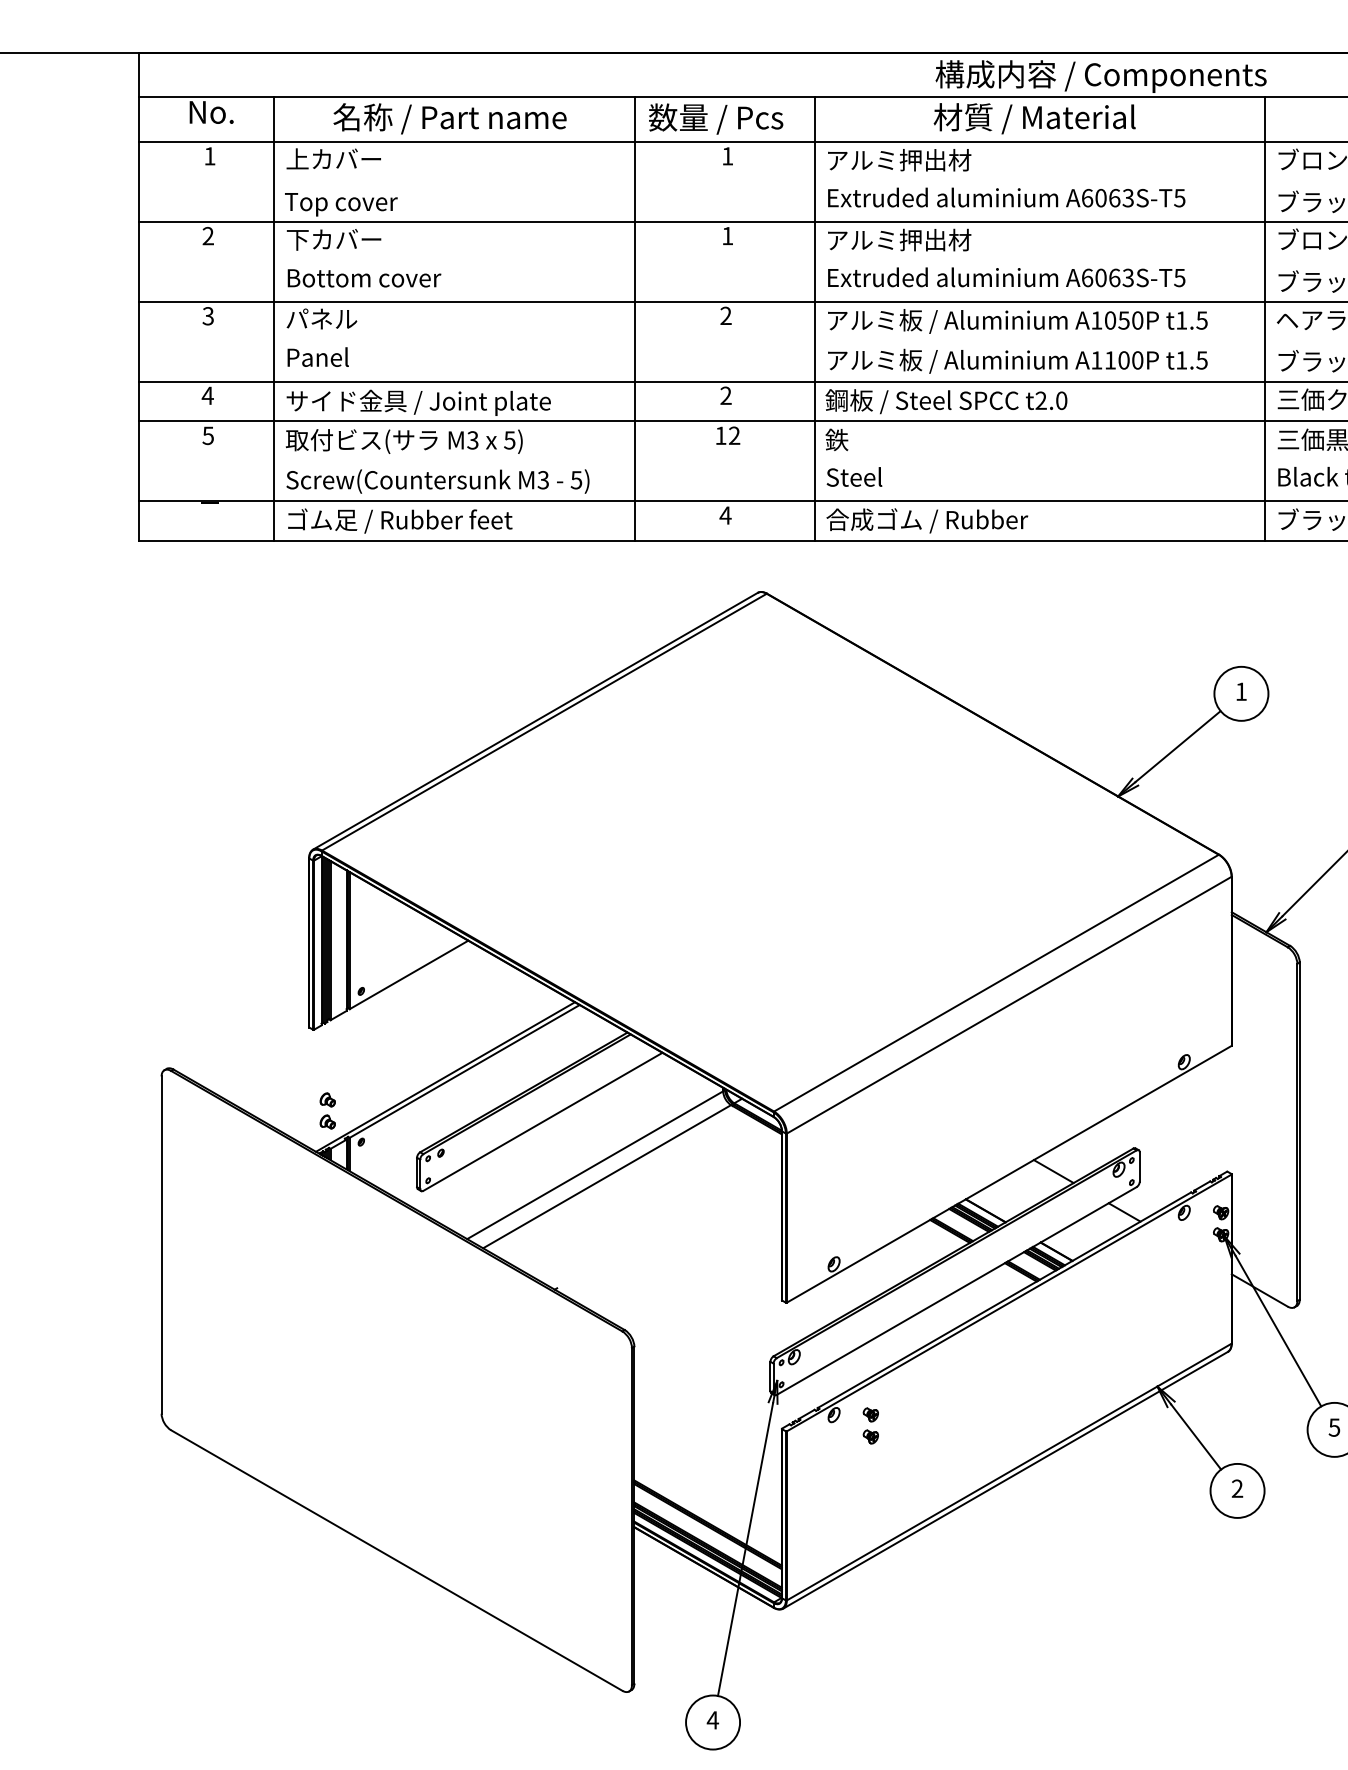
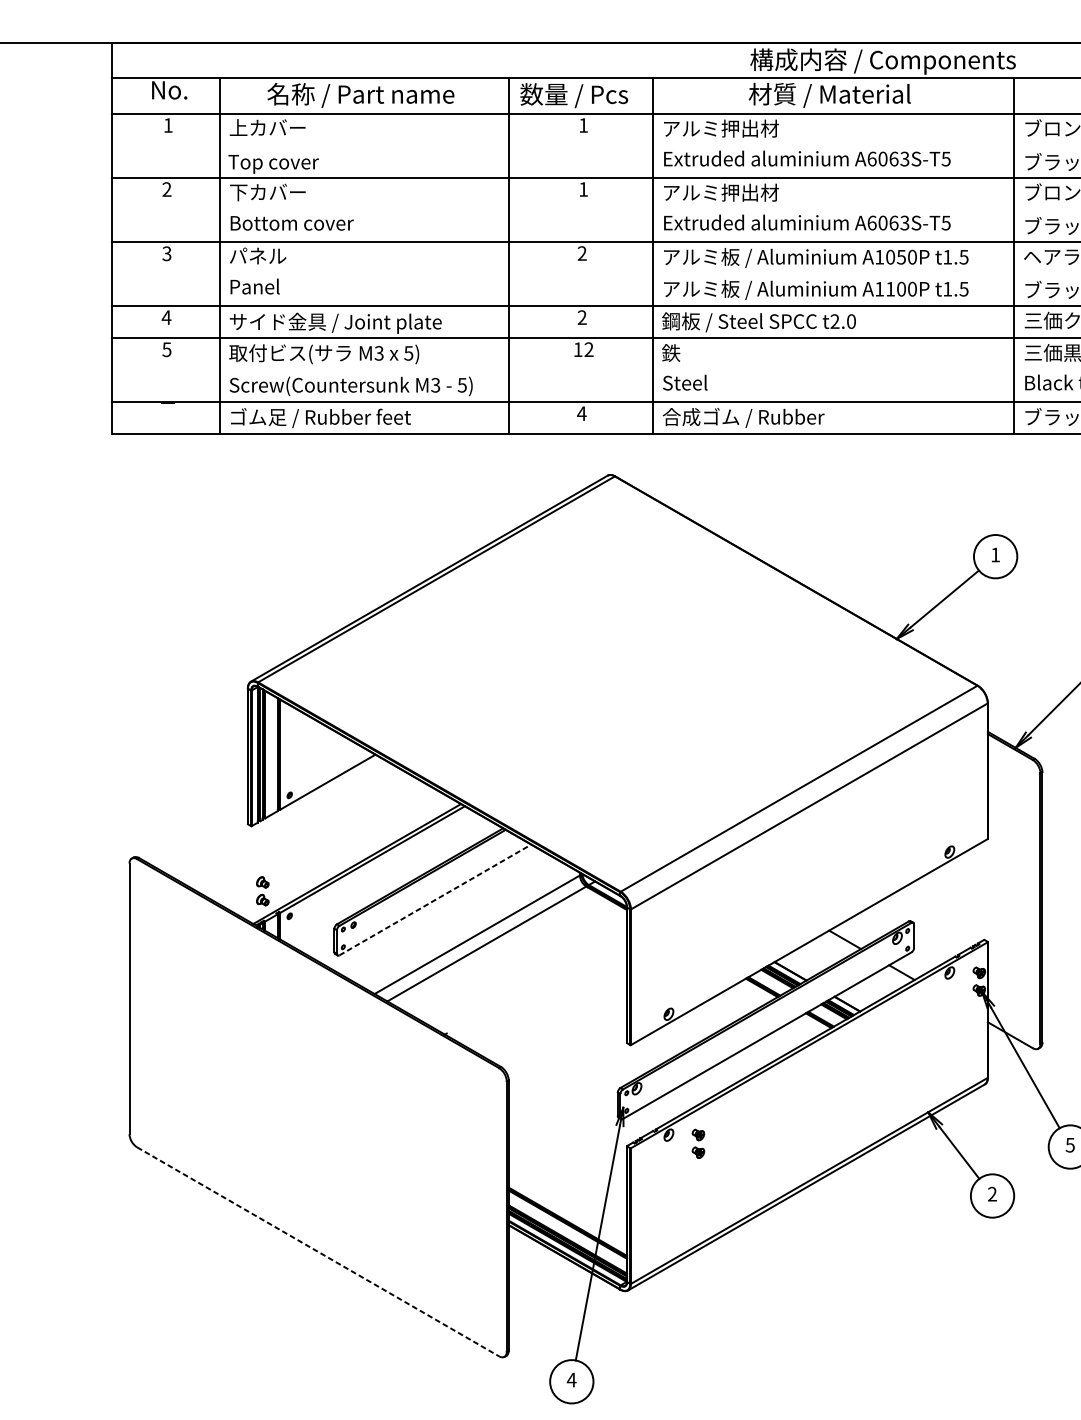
line: (543, 1121) -> (435, 899), solid -> dashed
line: (396, 1560) -> (317, 1251), solid -> dashed

